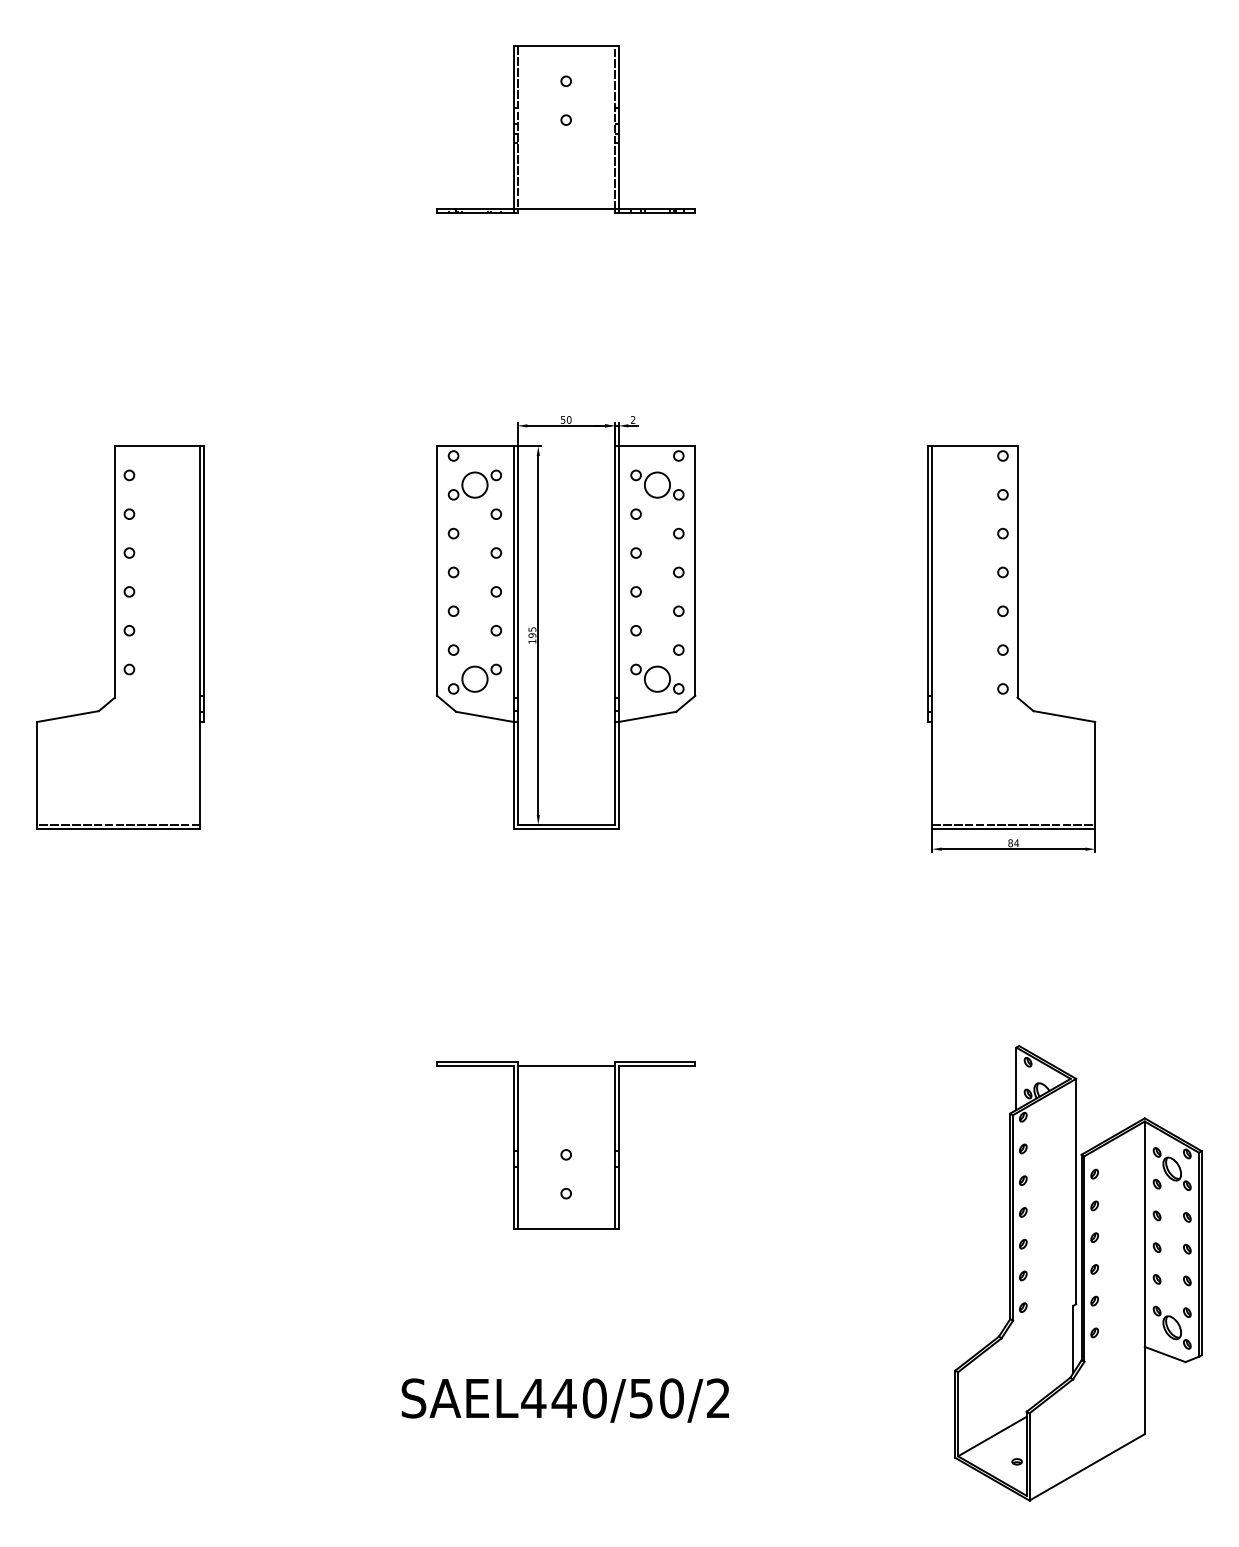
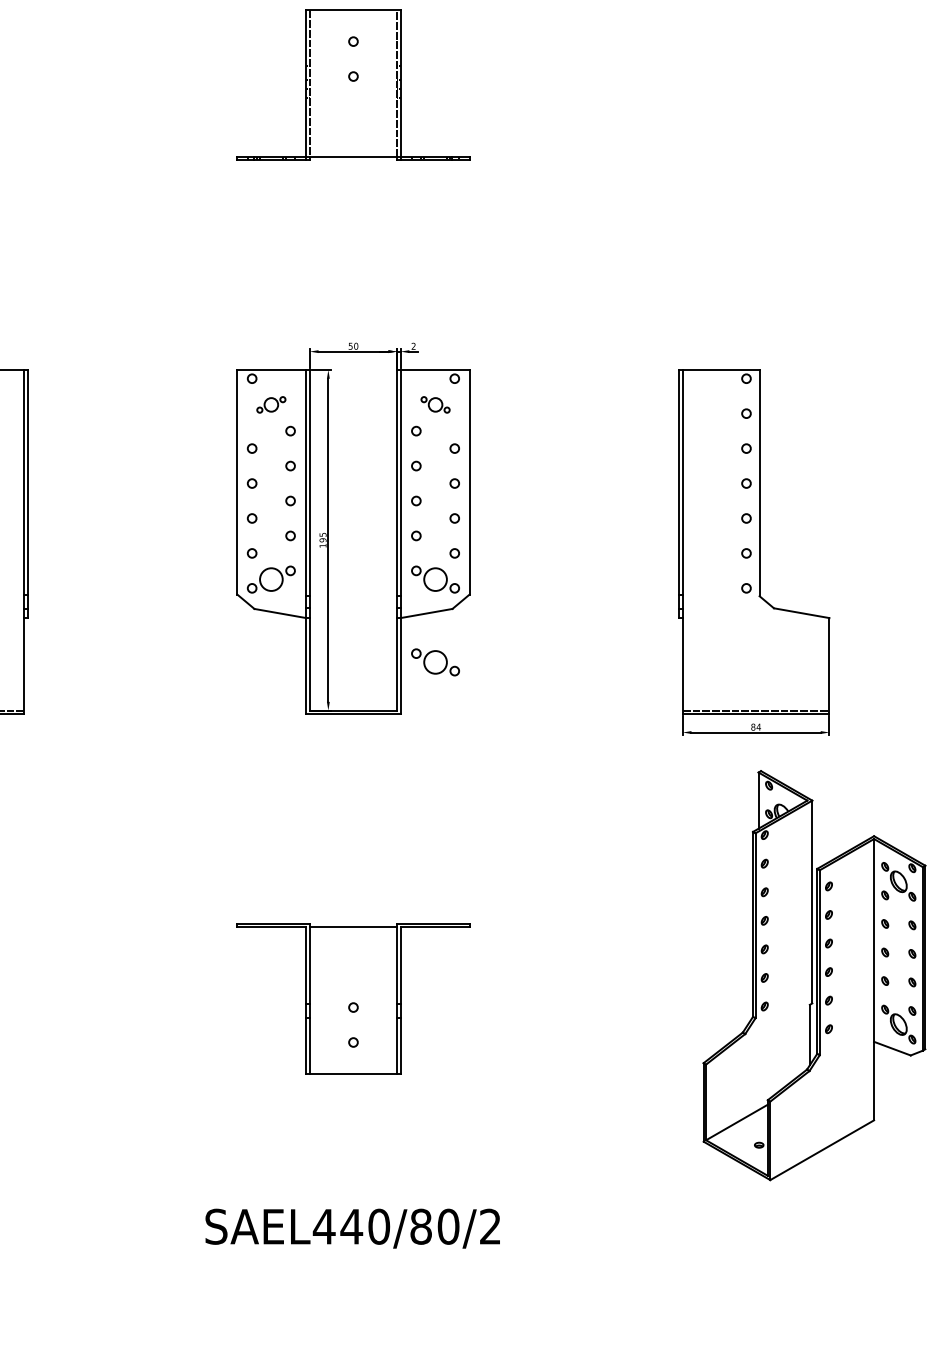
part: (474, 484) -> (270, 404), size x0.6
part: (657, 484) -> (435, 404), size x0.6
part: (657, 770) -> (435, 661), added
part: (1078, 1273) -> (814, 975), moved
text: (641, 1398) -> (421, 1226), SAEL440/50/2 -> SAEL440/80/2

